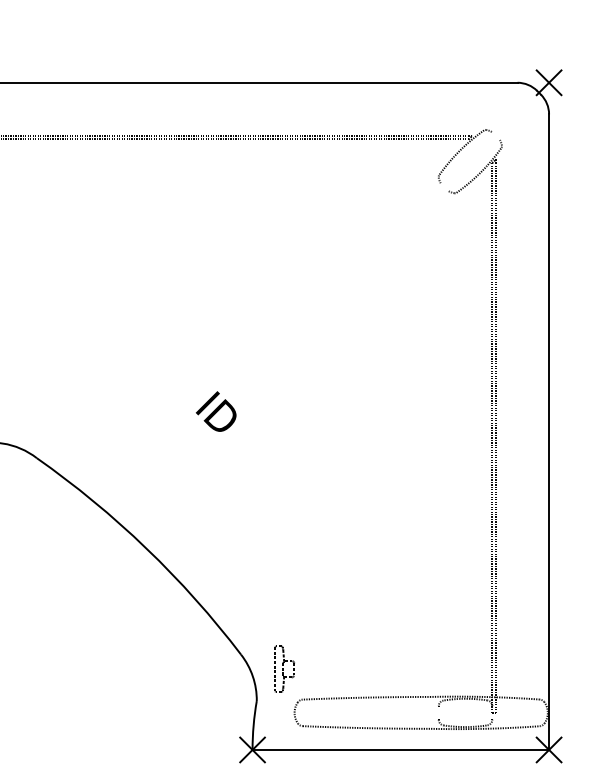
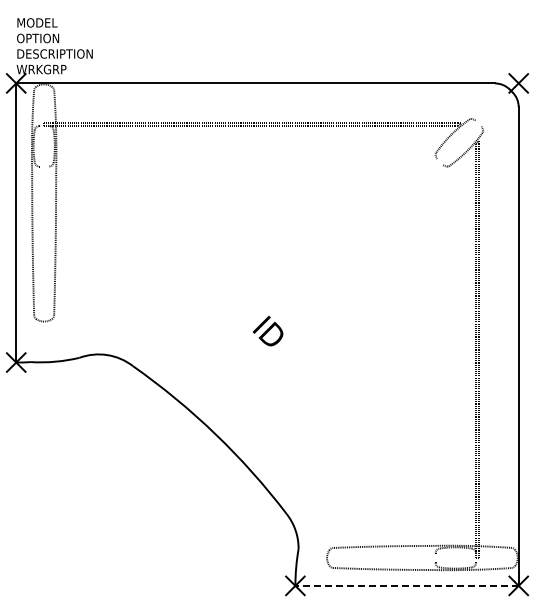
part: (284, 668) -> (319, 524), removed
line: (401, 749) -> (407, 585), solid -> dashed

